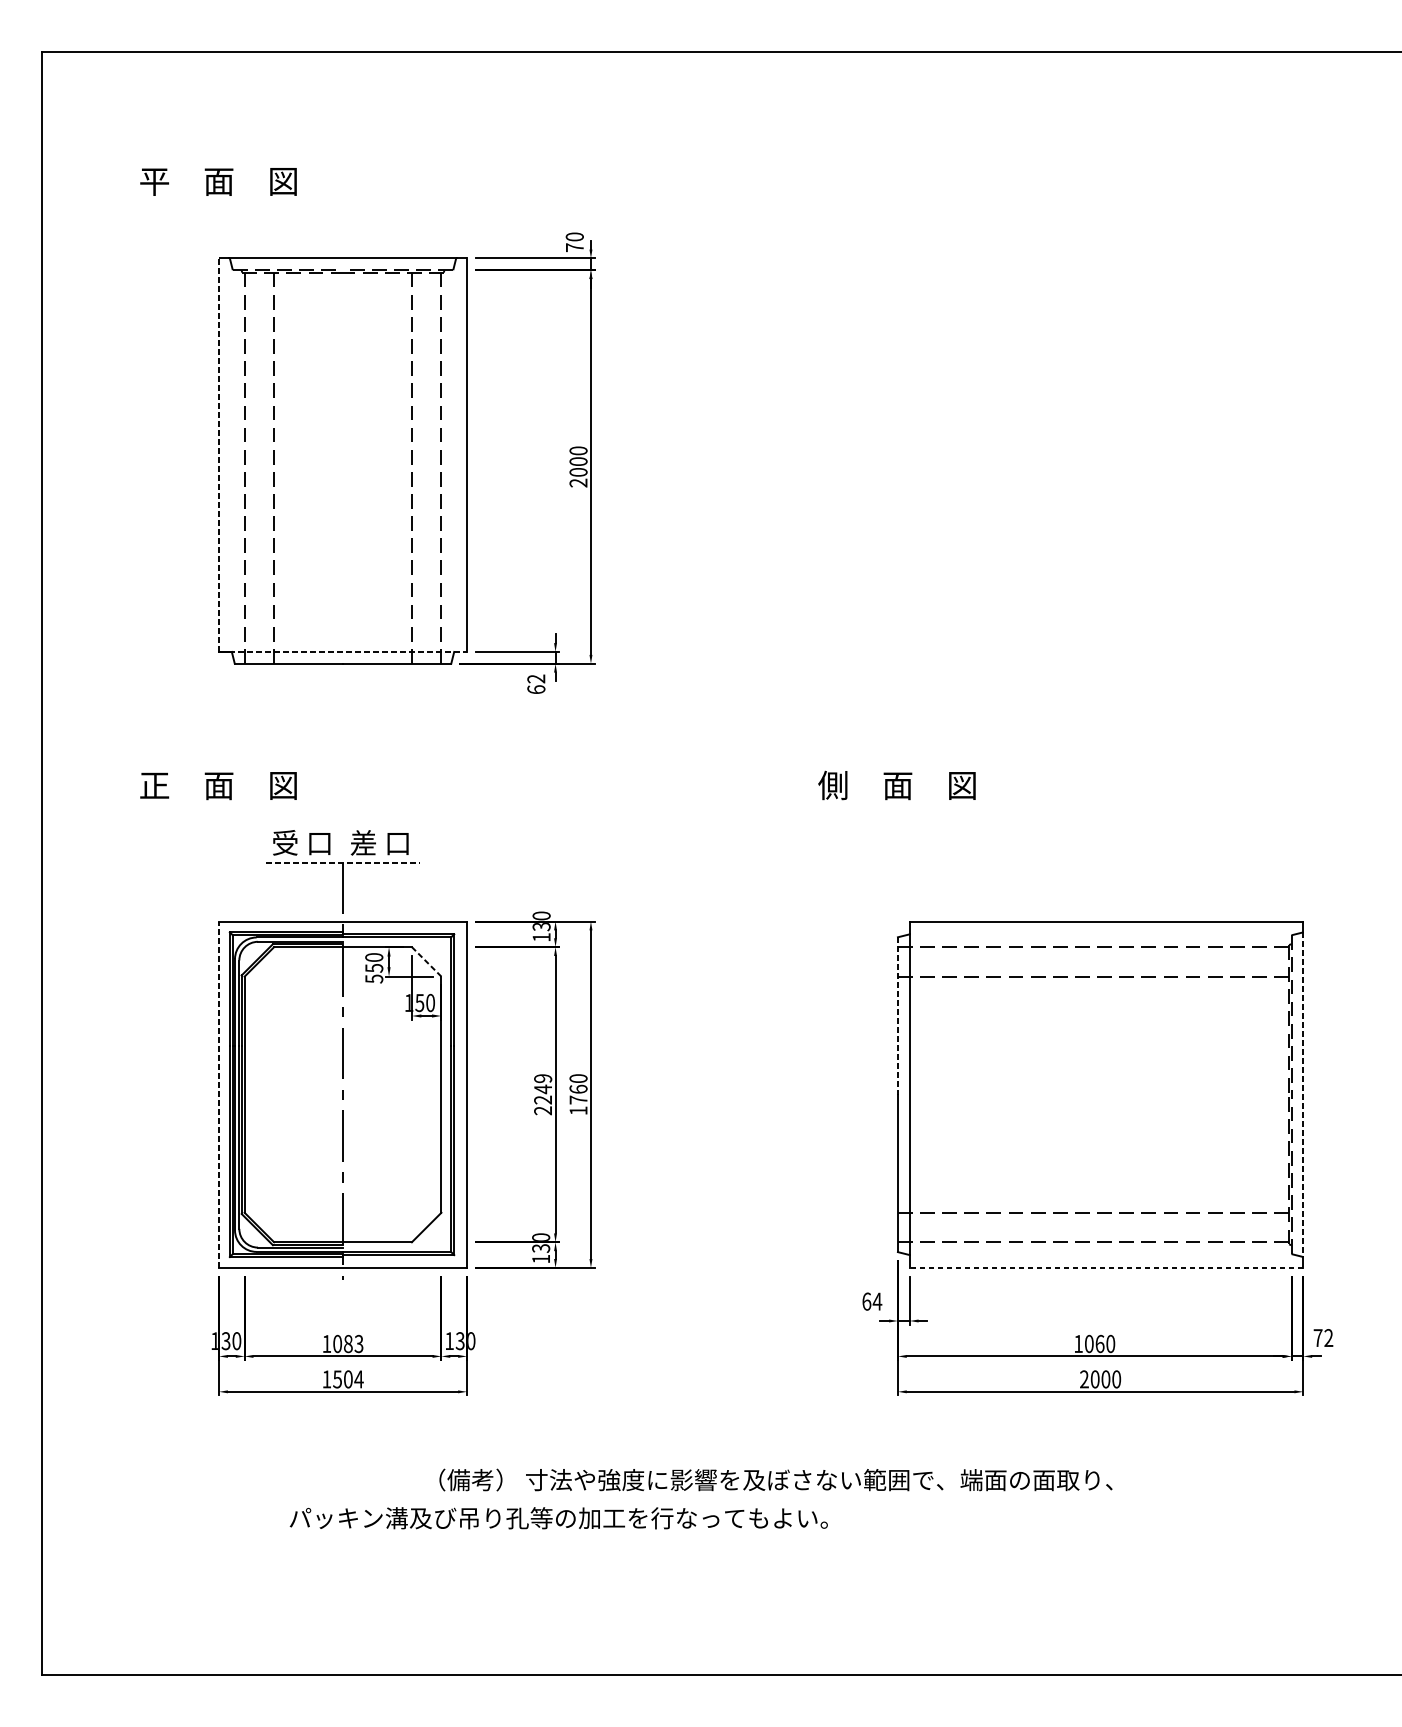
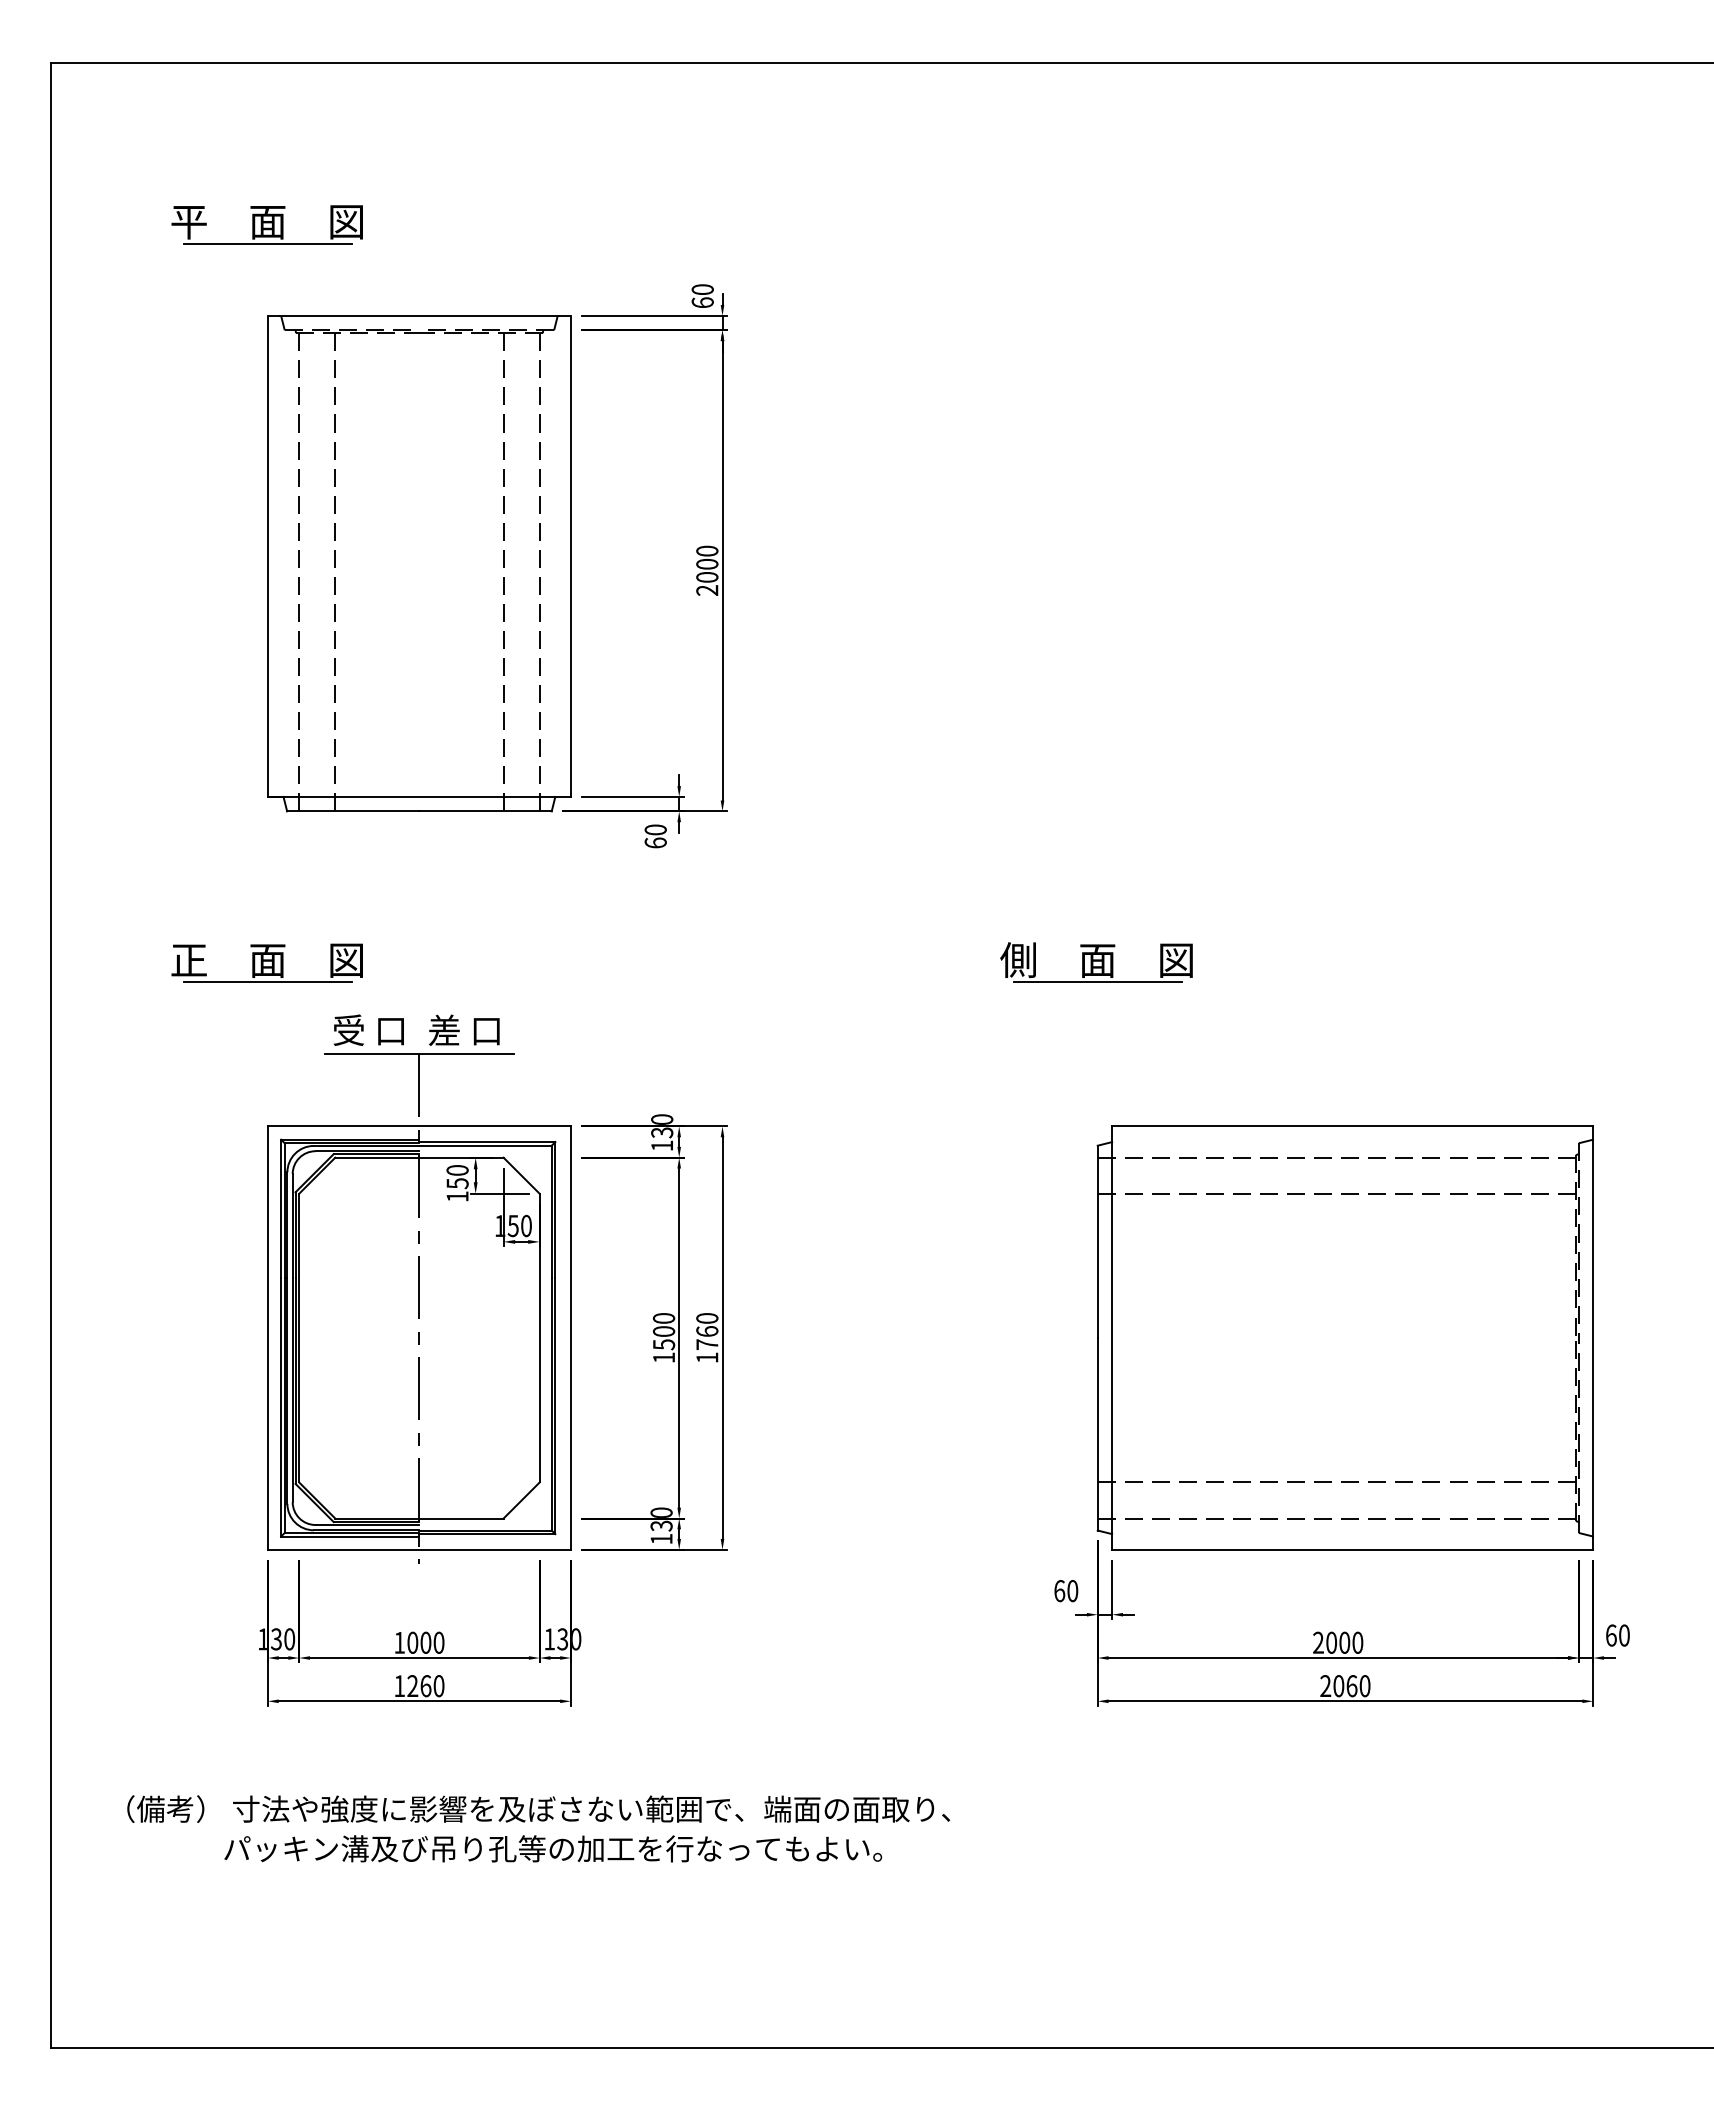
line: (218, 199) -> (267, 243), added
text: (574, 247) -> (702, 302), 70 -> 60
line: (218, 455) -> (267, 556), dashed -> solid
line: (347, 651) -> (425, 796), dashed -> solid
text: (536, 678) -> (655, 829), 62 -> 60
line: (218, 803) -> (267, 982), added
line: (897, 803) -> (1097, 982), added
line: (343, 862) -> (419, 1054), dashed -> solid
line: (426, 961) -> (521, 1175), dashed -> solid
text: (374, 978) -> (457, 1196), 550 -> 150
line: (897, 1016) -> (1097, 1242), dashed -> solid
line: (218, 1095) -> (267, 1338), dashed -> solid
text: (542, 1095) -> (663, 1338), 2249 -> 1500
line: (1303, 1095) -> (1593, 1338), dashed -> solid
line: (1106, 1267) -> (1352, 1549), dashed -> solid
text: (877, 1302) -> (1072, 1591), 64 -> 60
text: (1323, 1337) -> (1617, 1635), 72 -> 60
text: (353, 1343) -> (432, 1642), 1083 -> 1000
text: (1089, 1343) -> (1331, 1642), 1060 -> 2000
text: (347, 1379) -> (425, 1686), 1504 -> 1260
text: (1105, 1379) -> (1351, 1686), 2000 -> 2060
text: (775, 1479) -> (538, 1808), moved
text: (559, 1517) -> (553, 1848), moved

